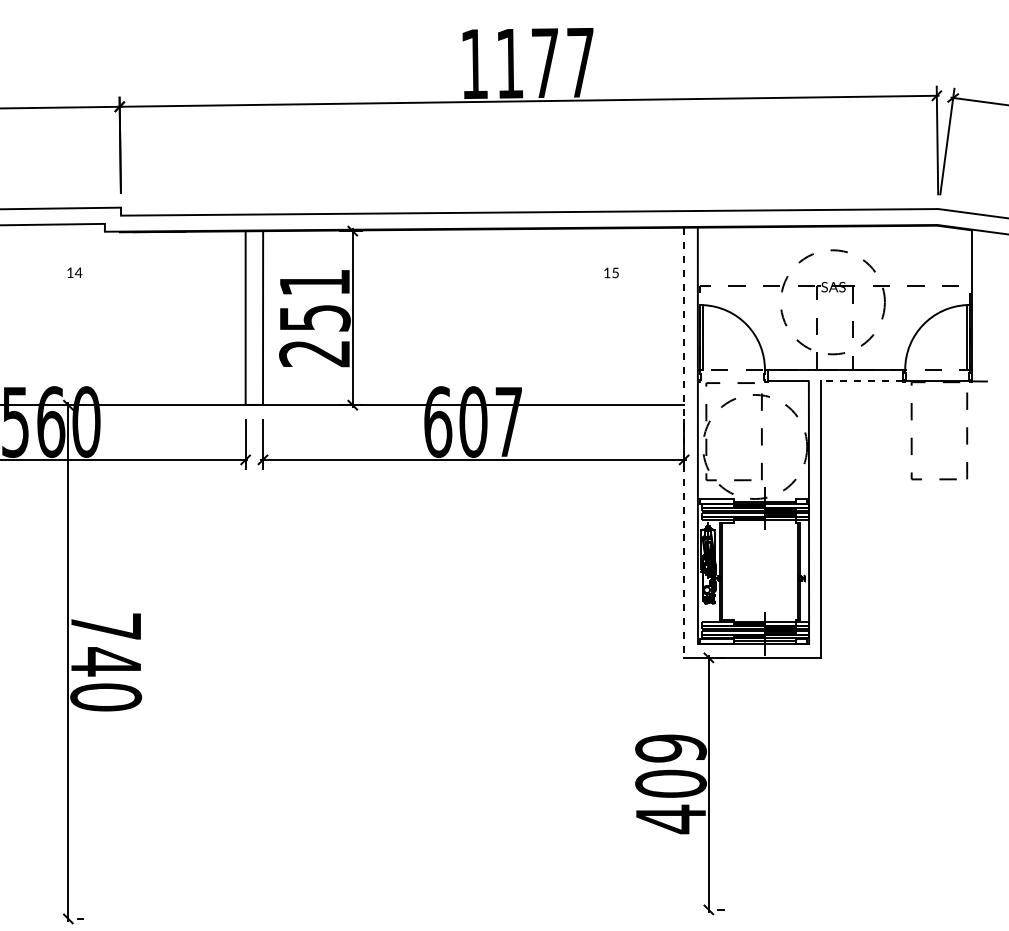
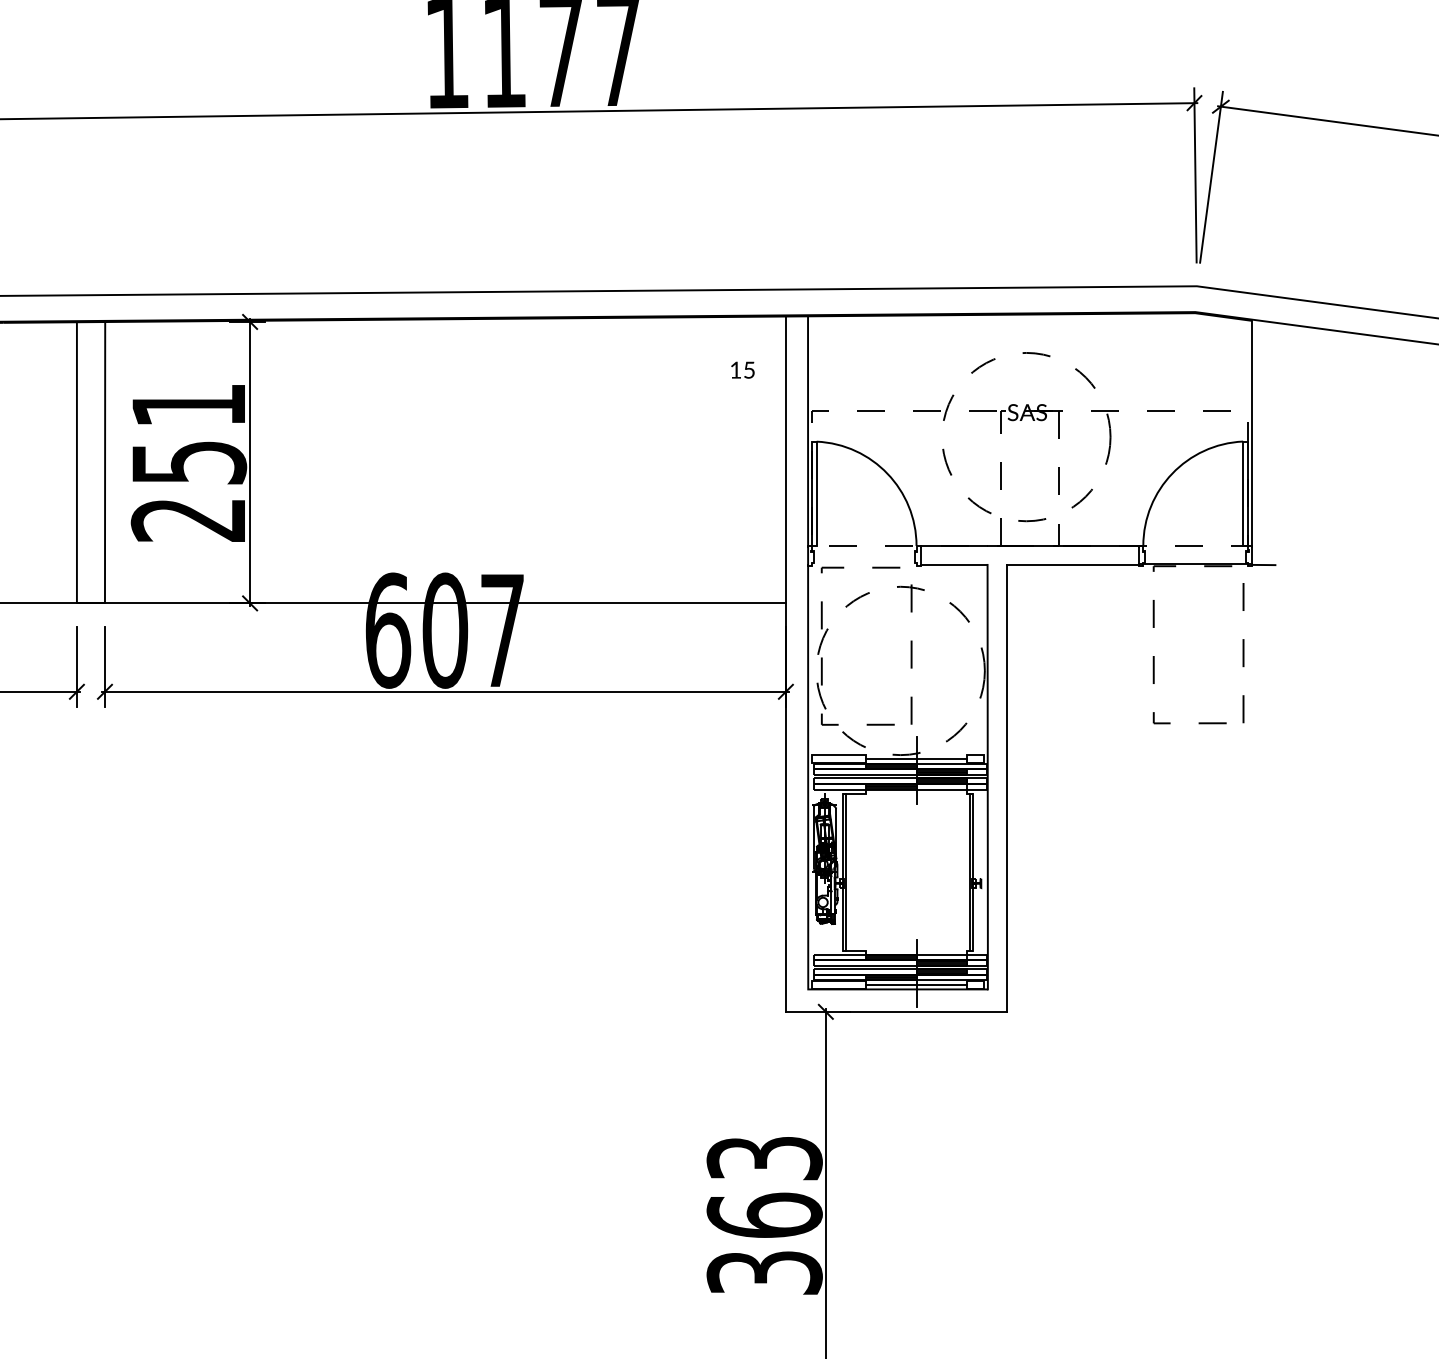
text: (611, 272) -> (742, 369), moved
line: (861, 381) -> (1072, 565), dashed -> solid
line: (684, 443) -> (786, 665), dashed -> solid
text: (670, 784) -> (763, 1216), 409 -> 363

